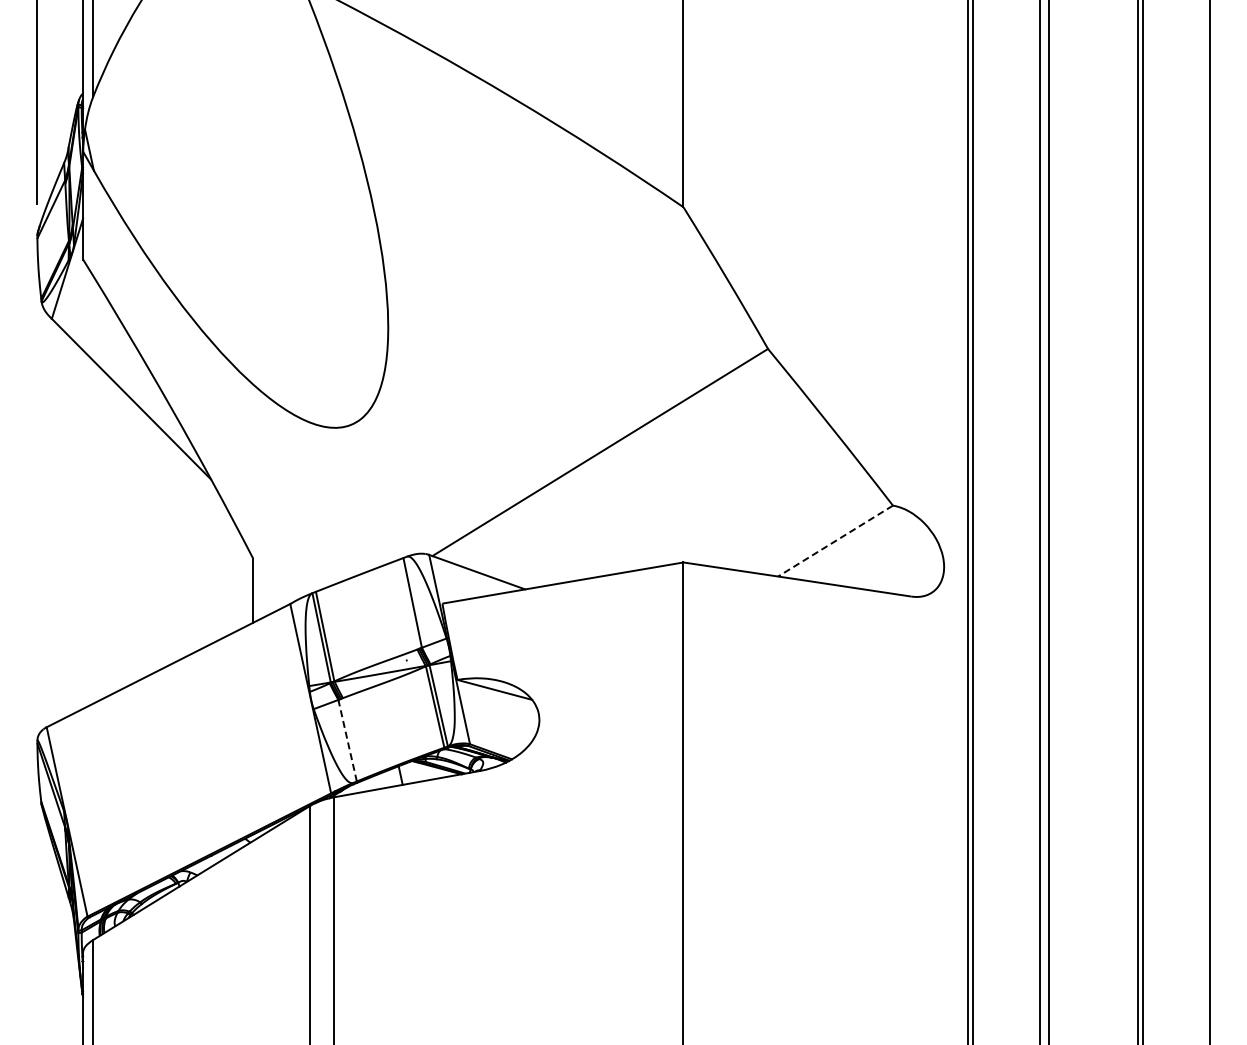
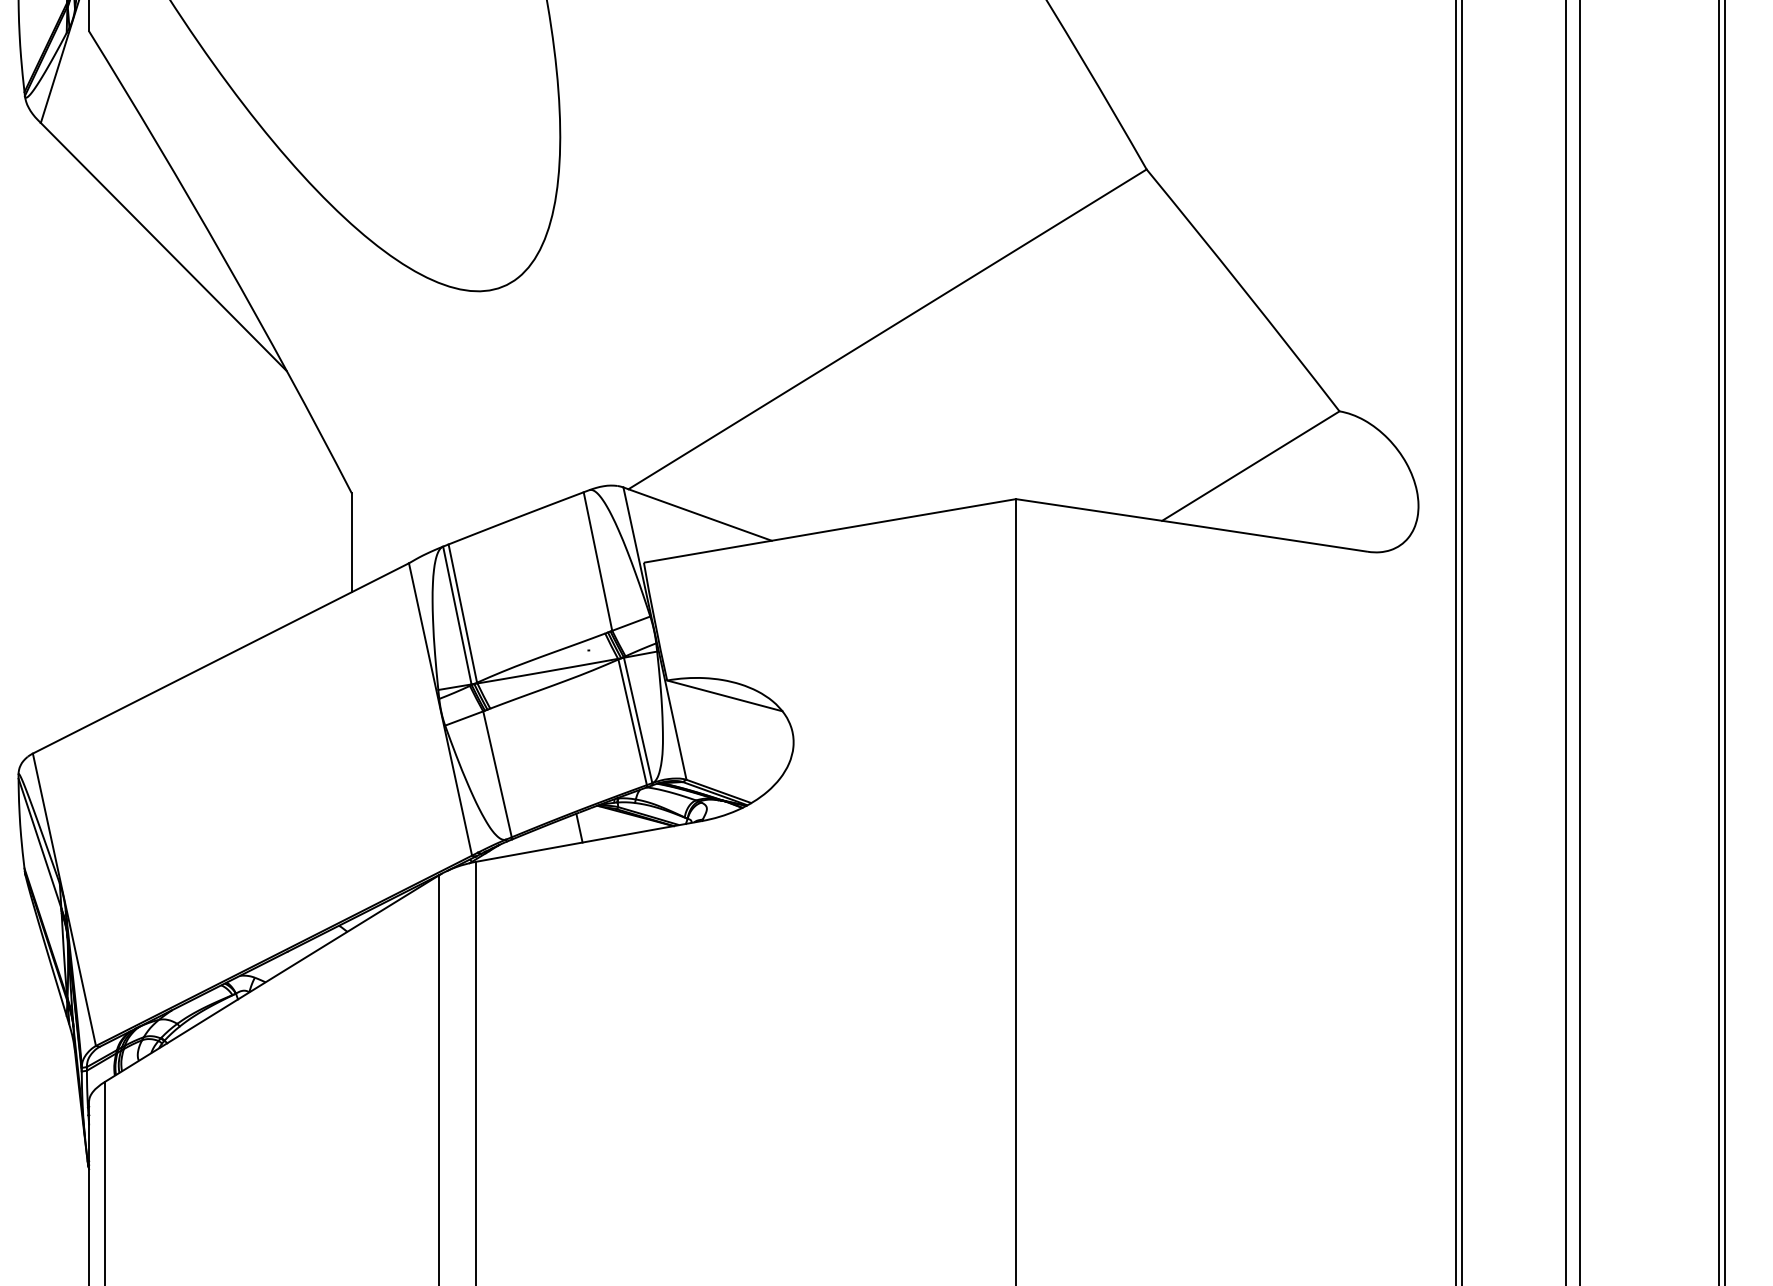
line: (835, 541) -> (1250, 466), dashed -> solid
line: (347, 740) -> (497, 774), dashed -> solid

